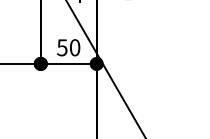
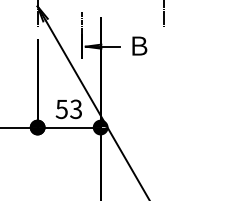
text: (75, 47) -> (76, 108), 50 -> 53

